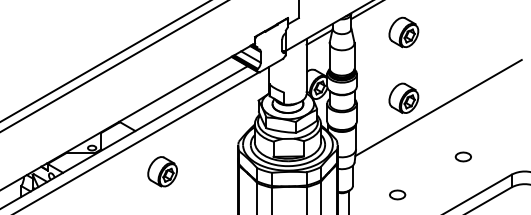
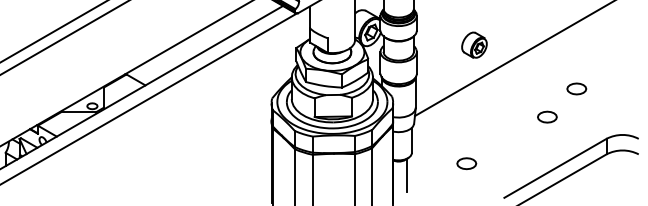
part: (403, 97) -> (473, 44), size x0.7
part: (486, 133) -> (575, 88), added
part: (162, 171) -> (178, 134), removed

